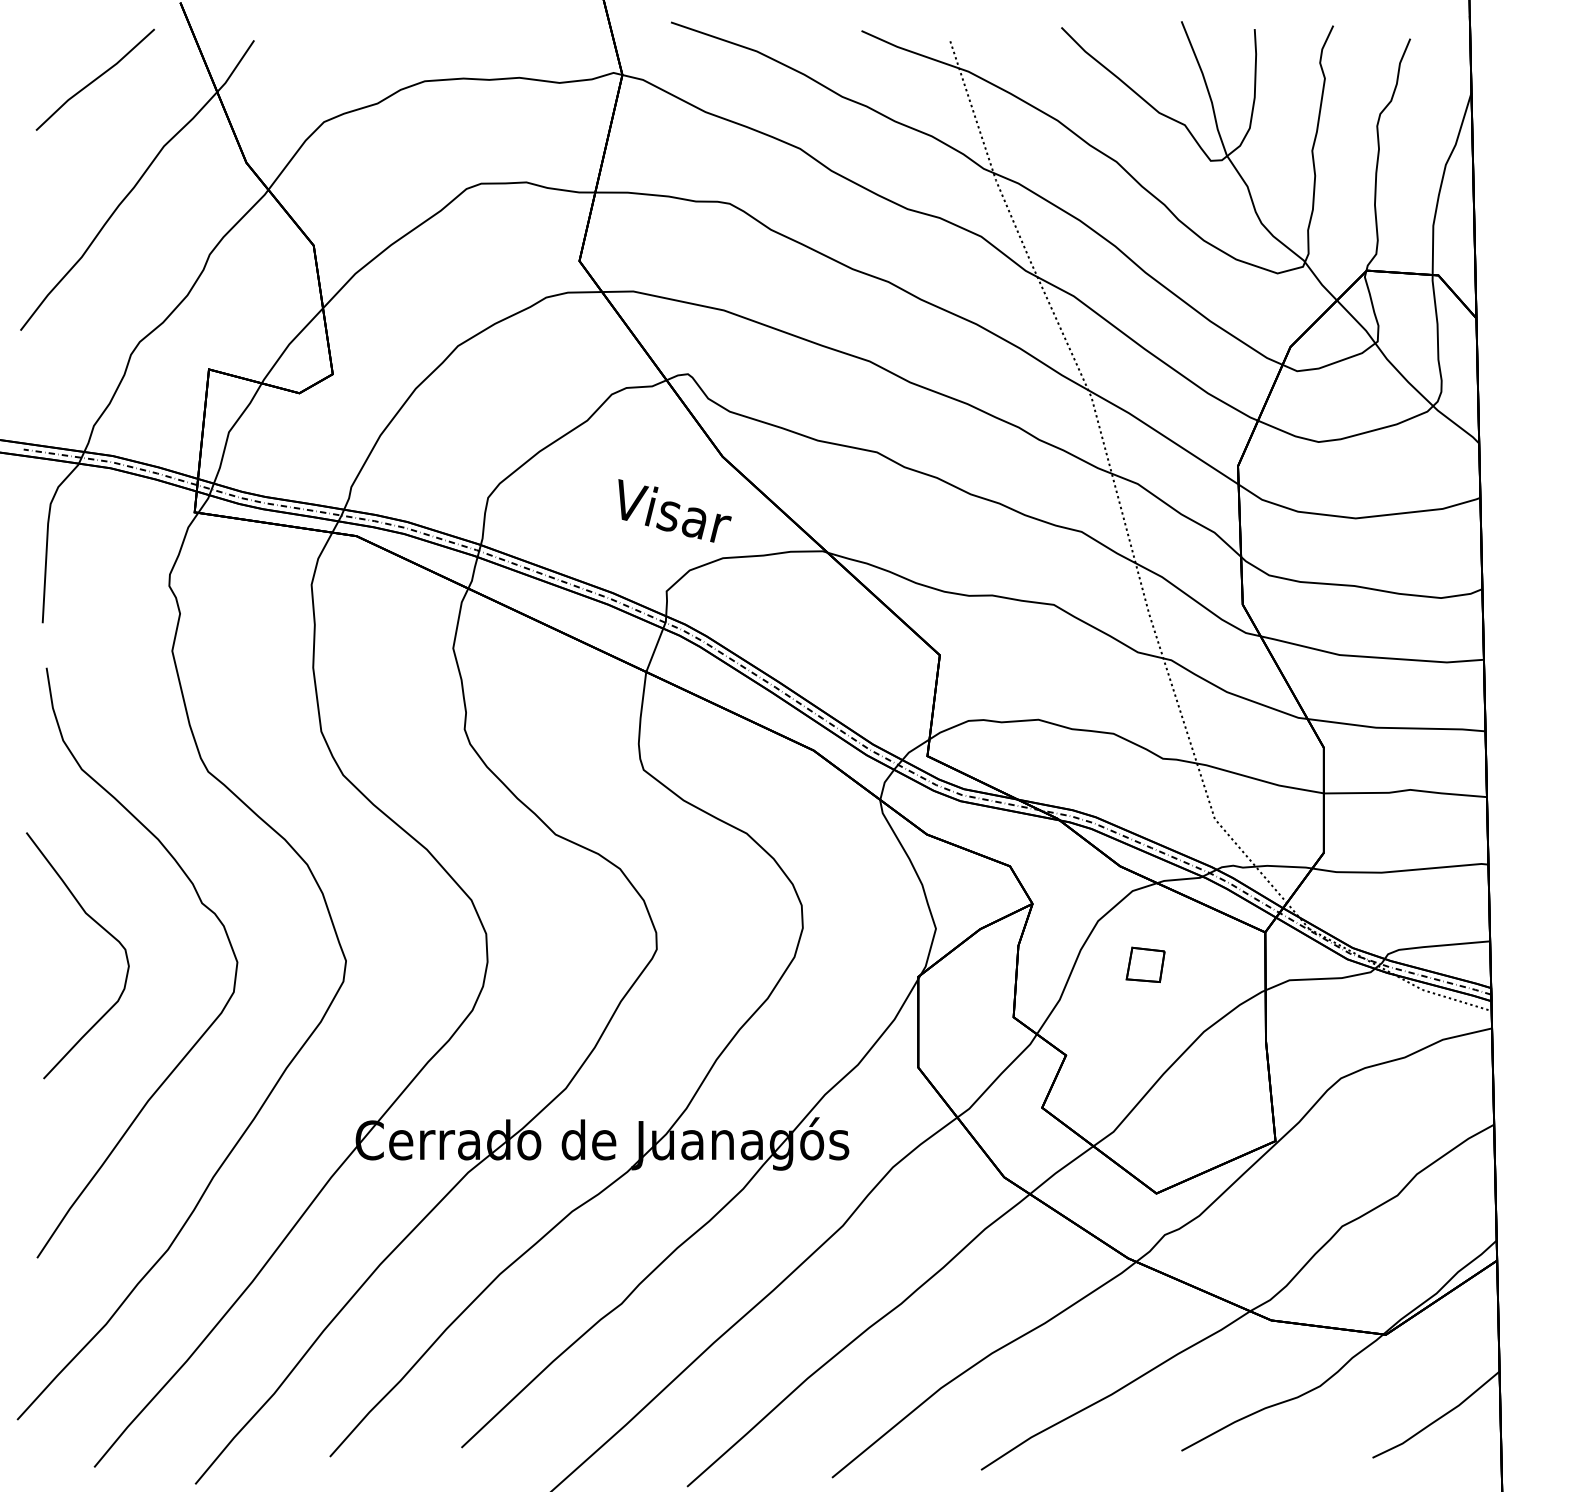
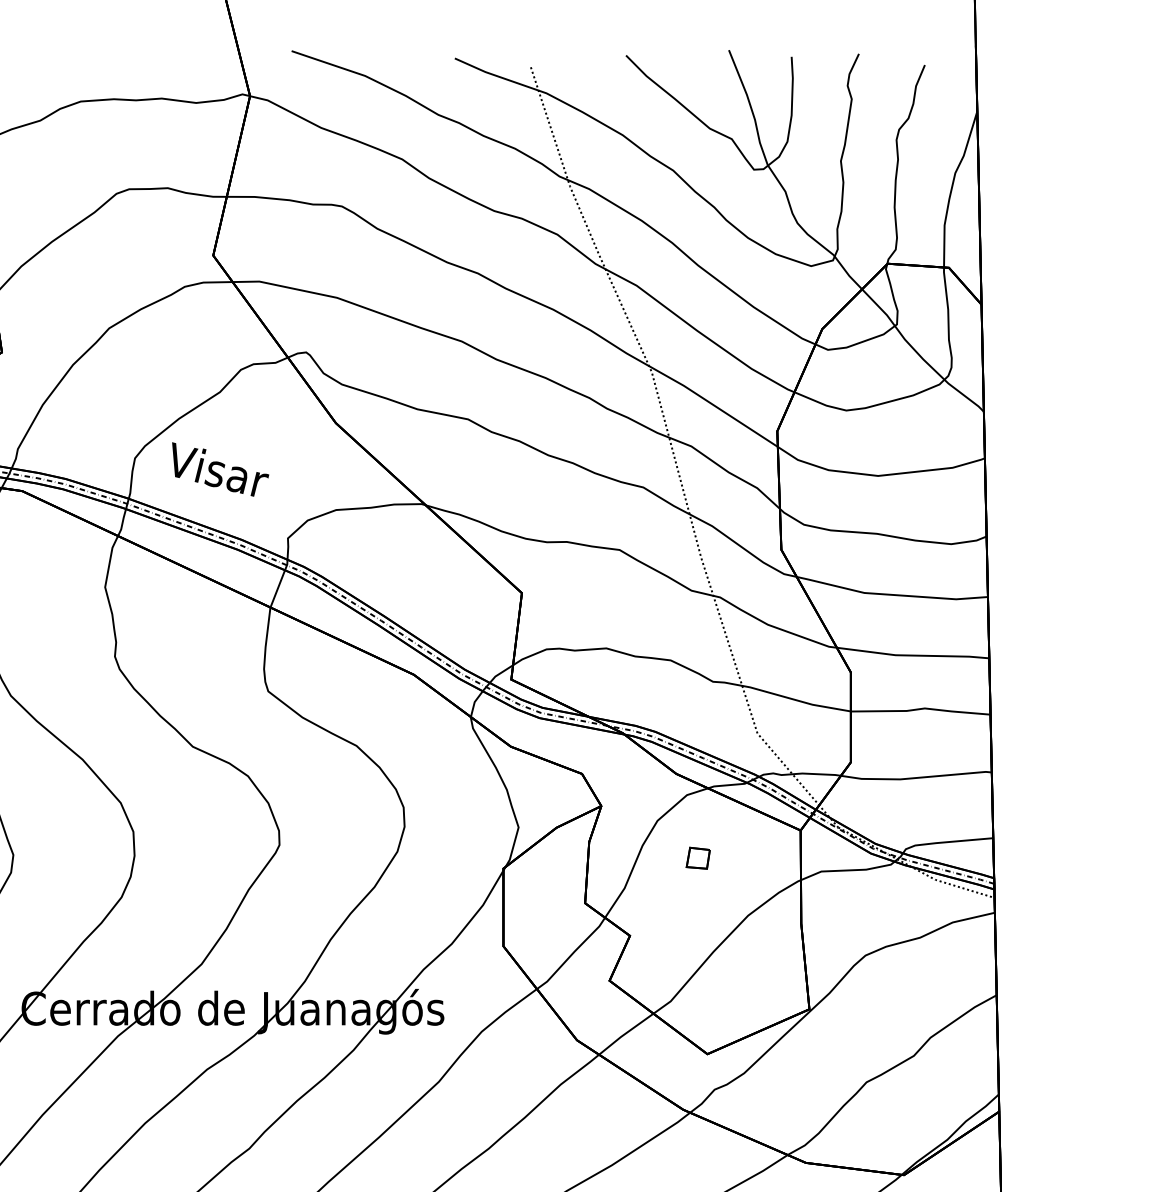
text: (674, 510) -> (220, 469), moved
part: (1145, 964) -> (698, 858), size x0.71

